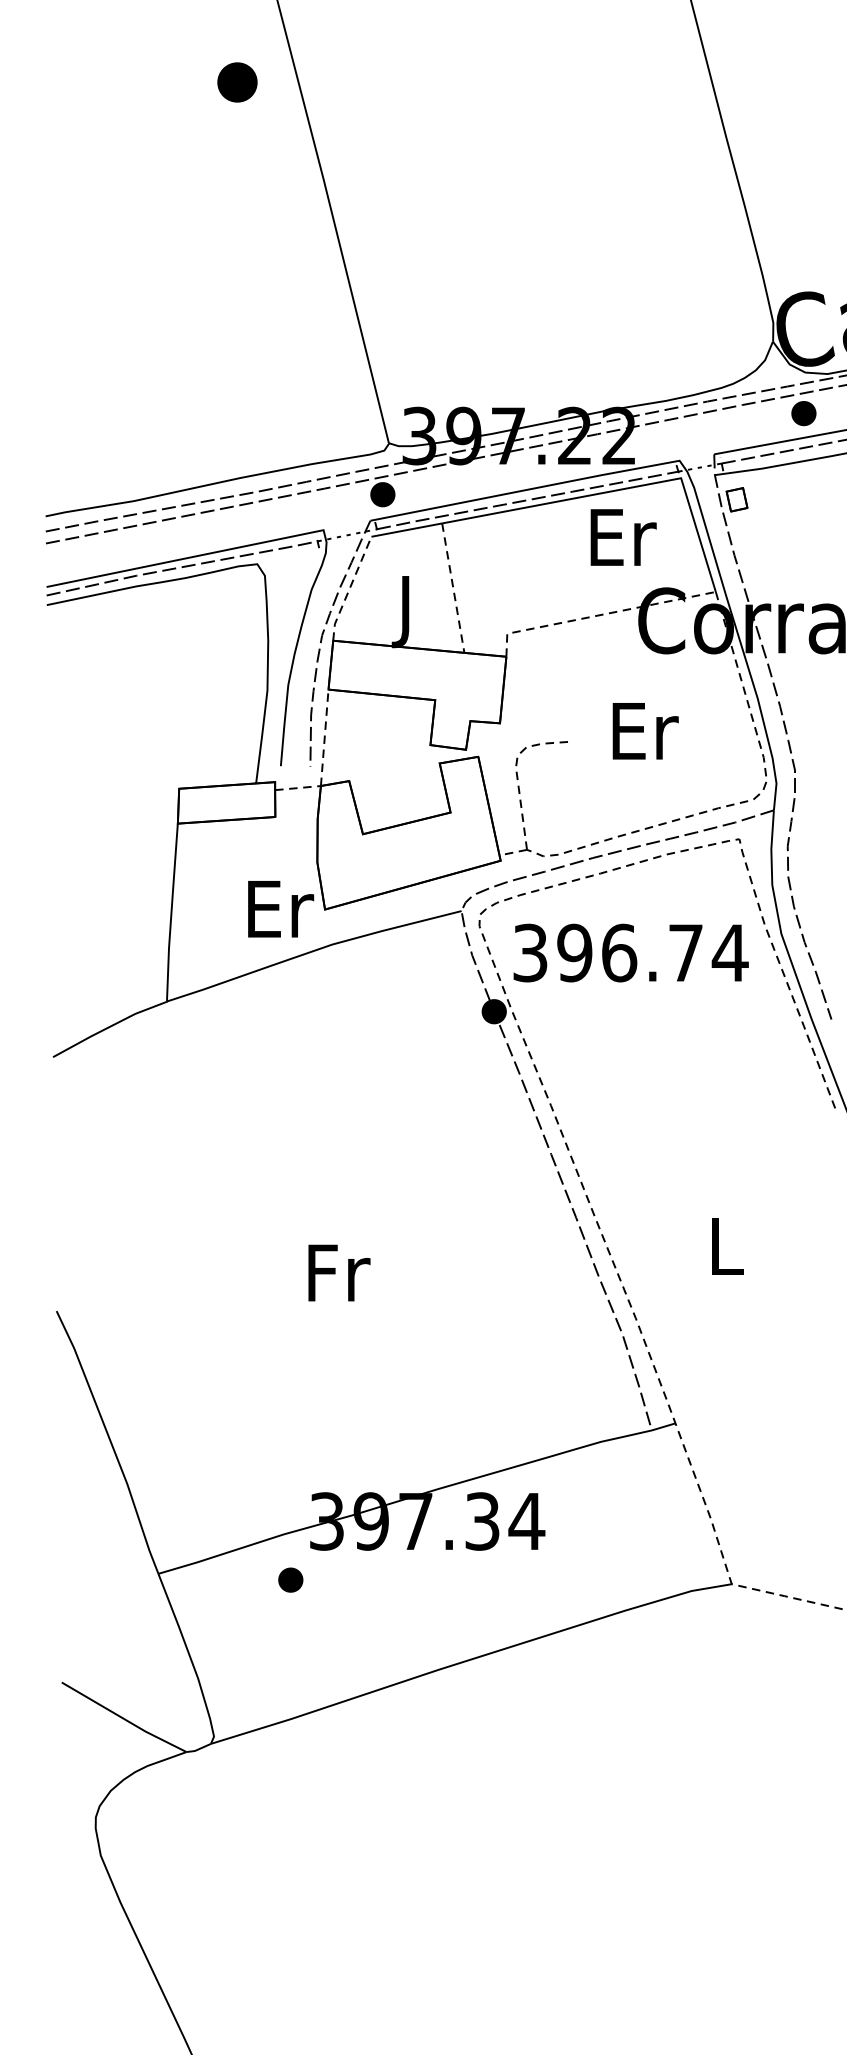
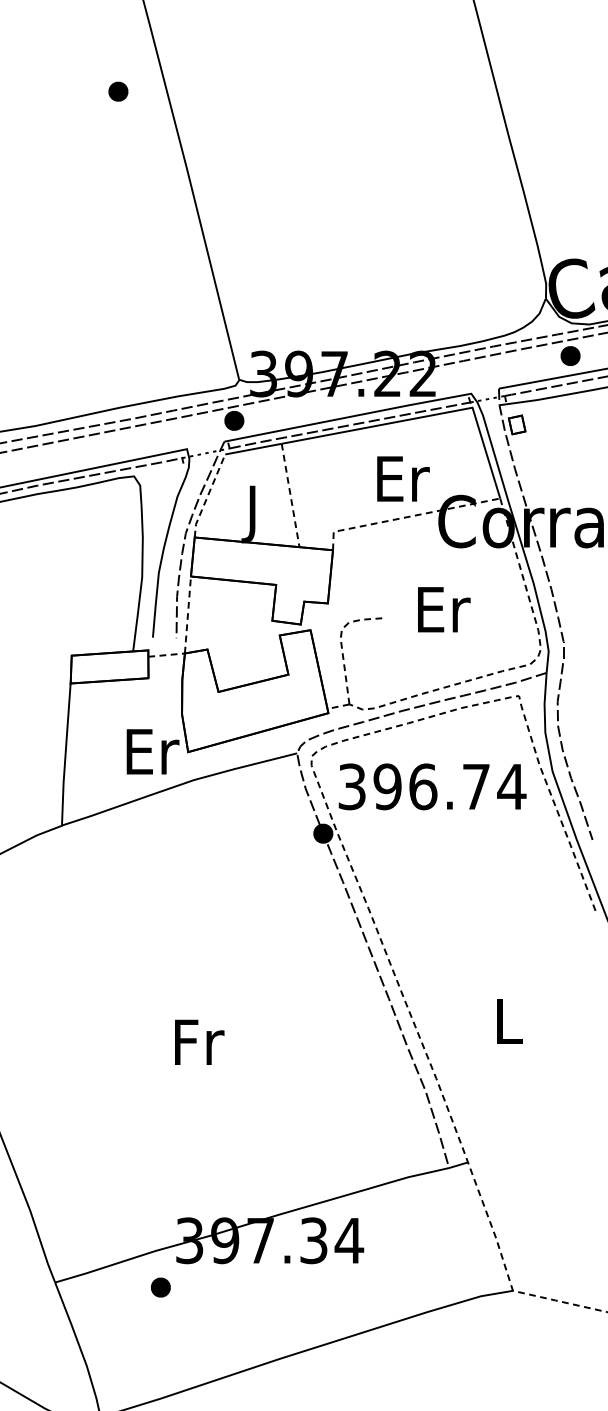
part: (237, 82) -> (118, 91), size x0.62
text: (623, 537) -> (403, 478), moved

